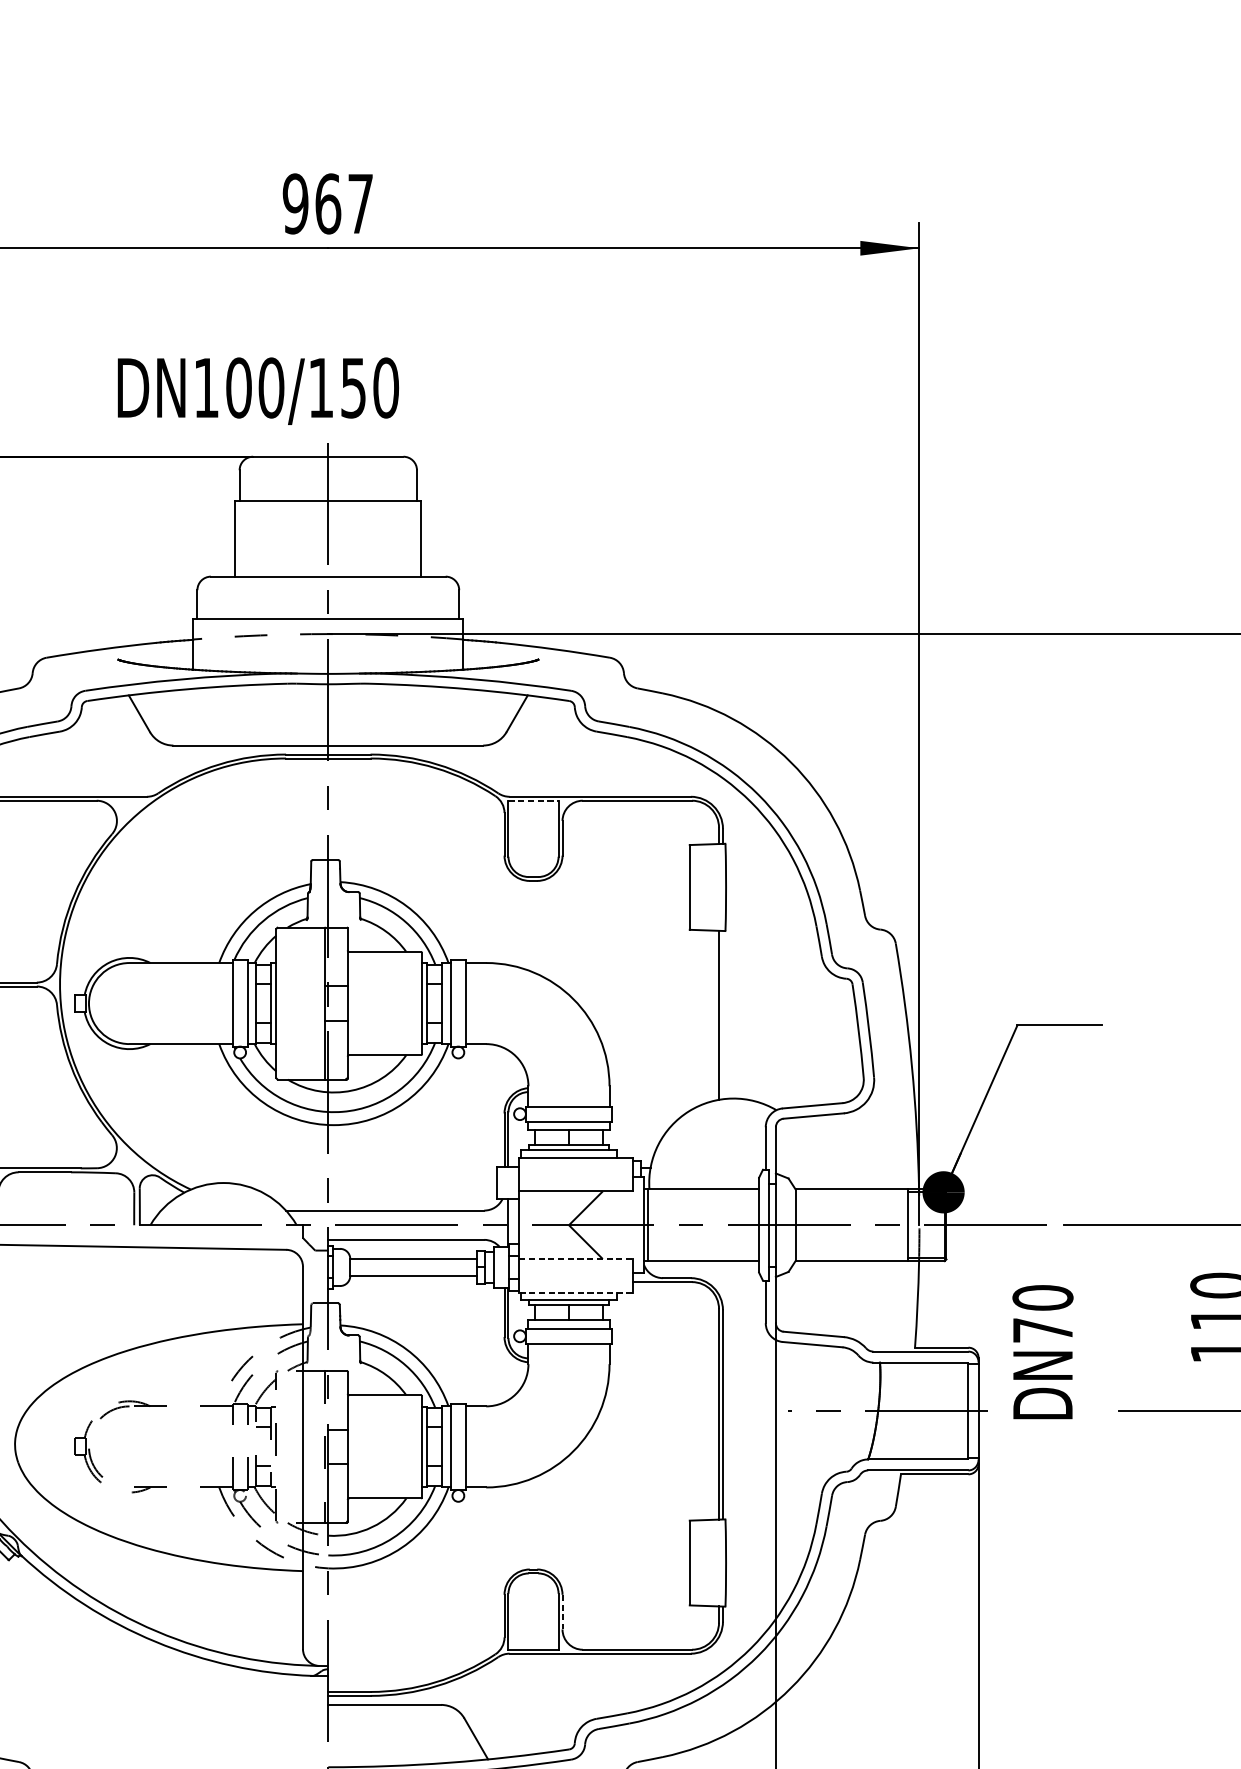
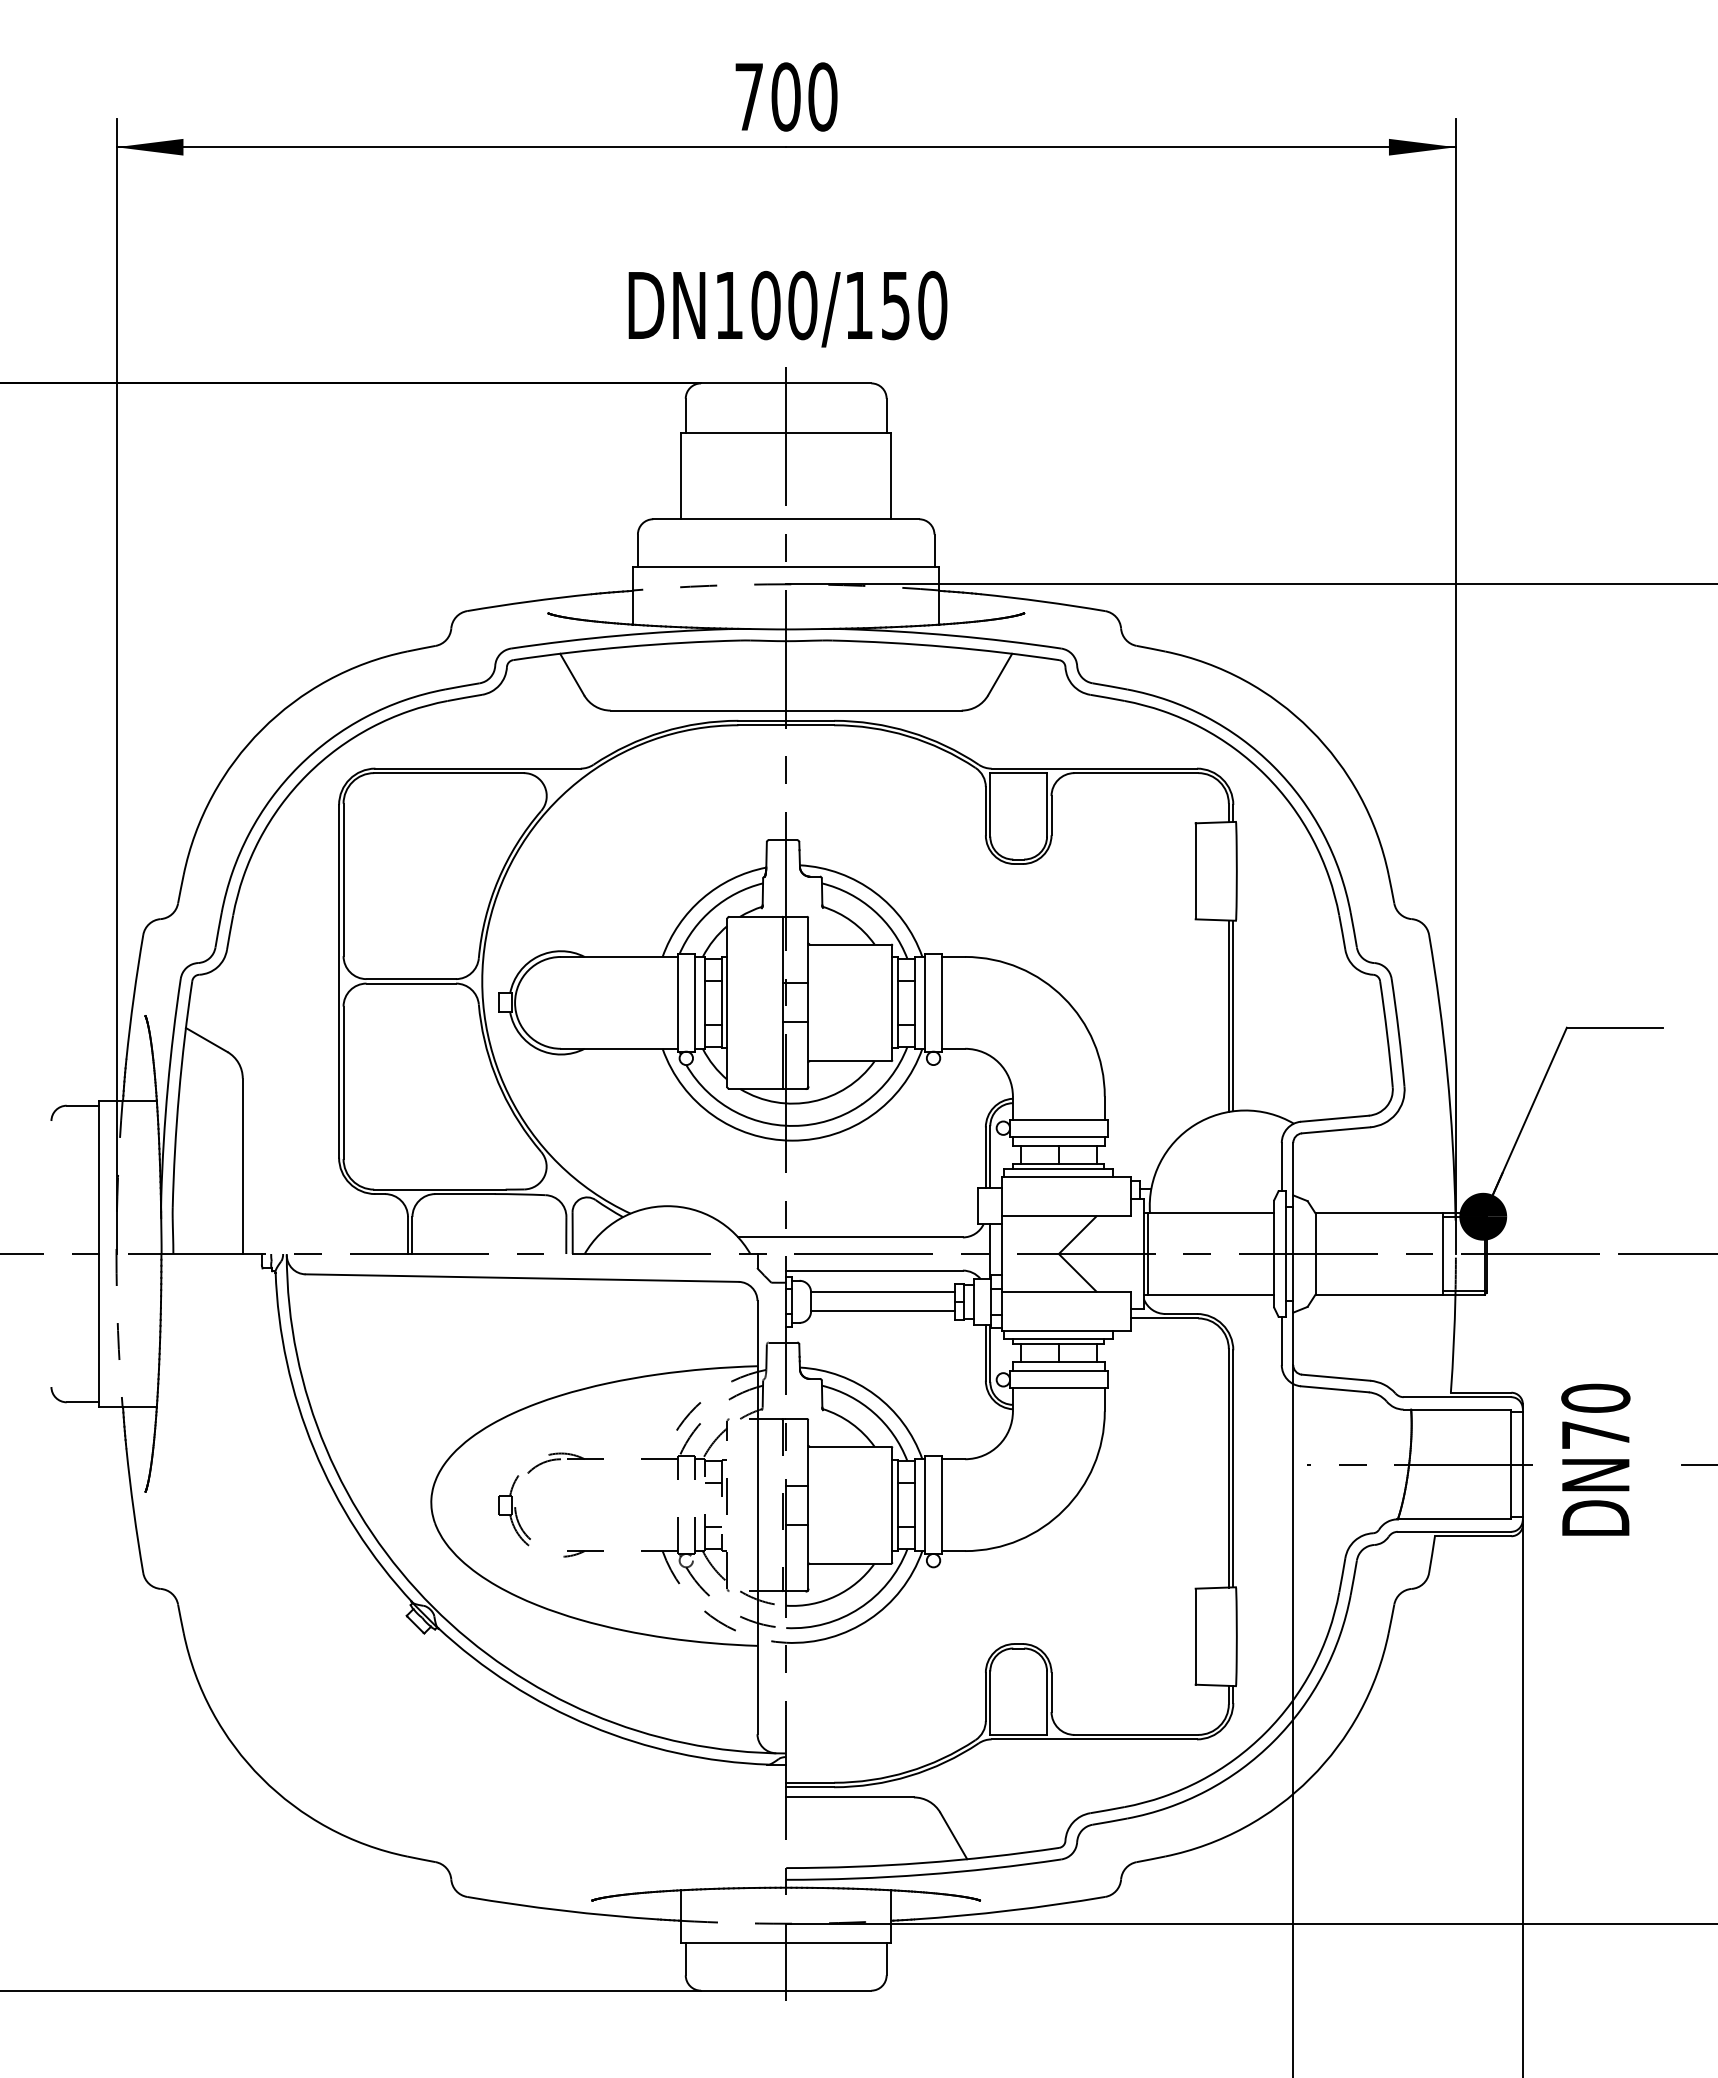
text: (327, 203) -> (785, 96), 967 -> 700
text: (257, 391) -> (787, 309), moved
line: (534, 801) -> (1019, 773), dashed -> solid
line: (723, 1014) -> (1233, 1015), added
line: (576, 1259) -> (1067, 1292), dashed -> solid
line: (575, 1292) -> (1066, 1330), dashed -> solid
text: (1042, 1351) -> (1595, 1459), moved
line: (562, 1612) -> (1051, 1692), dashed -> solid

